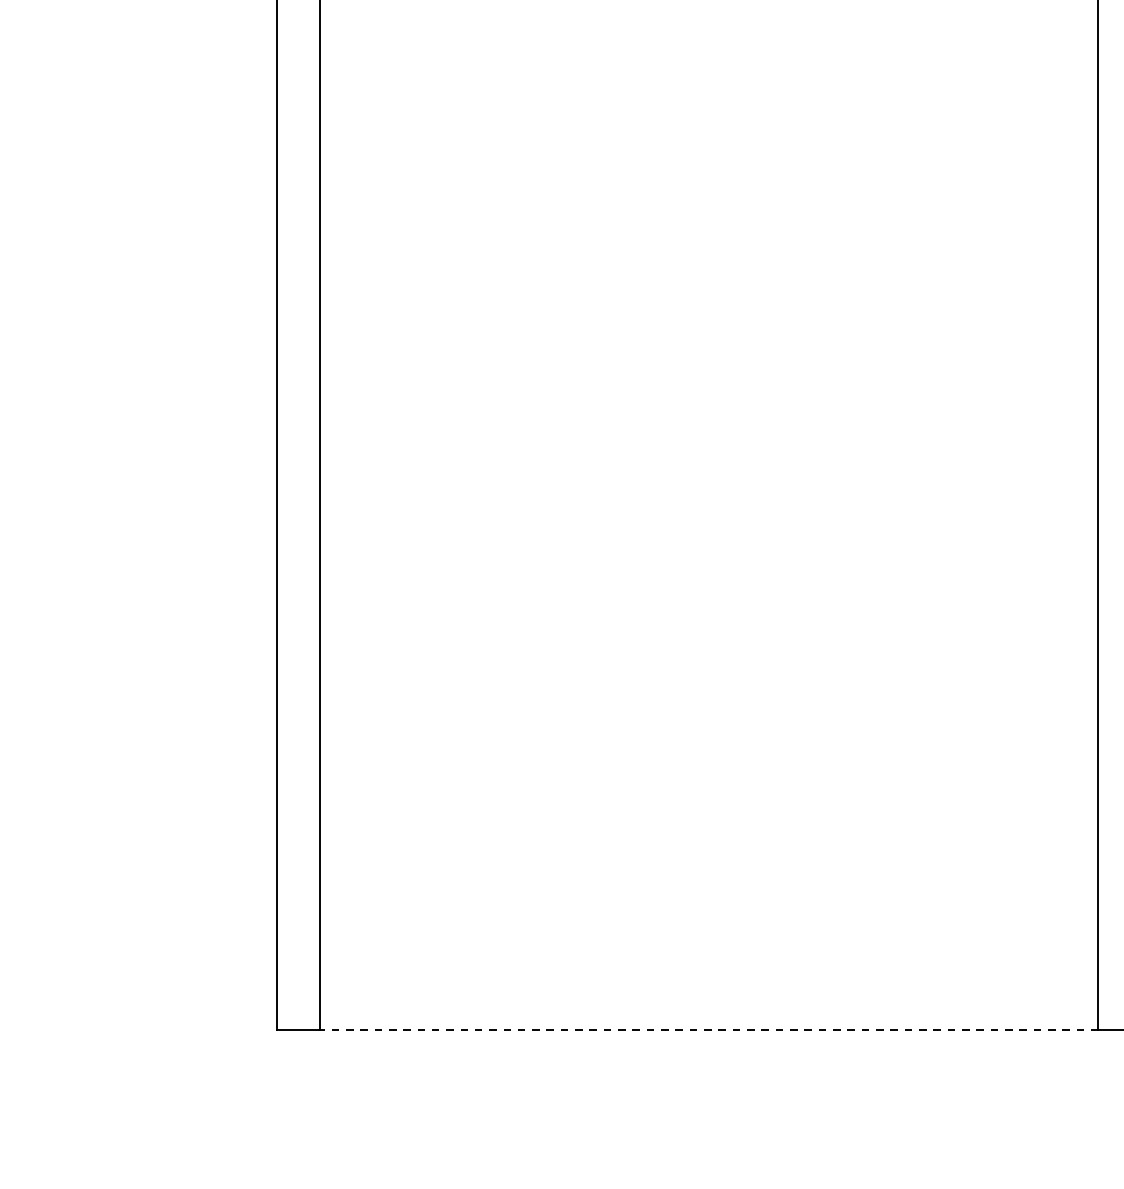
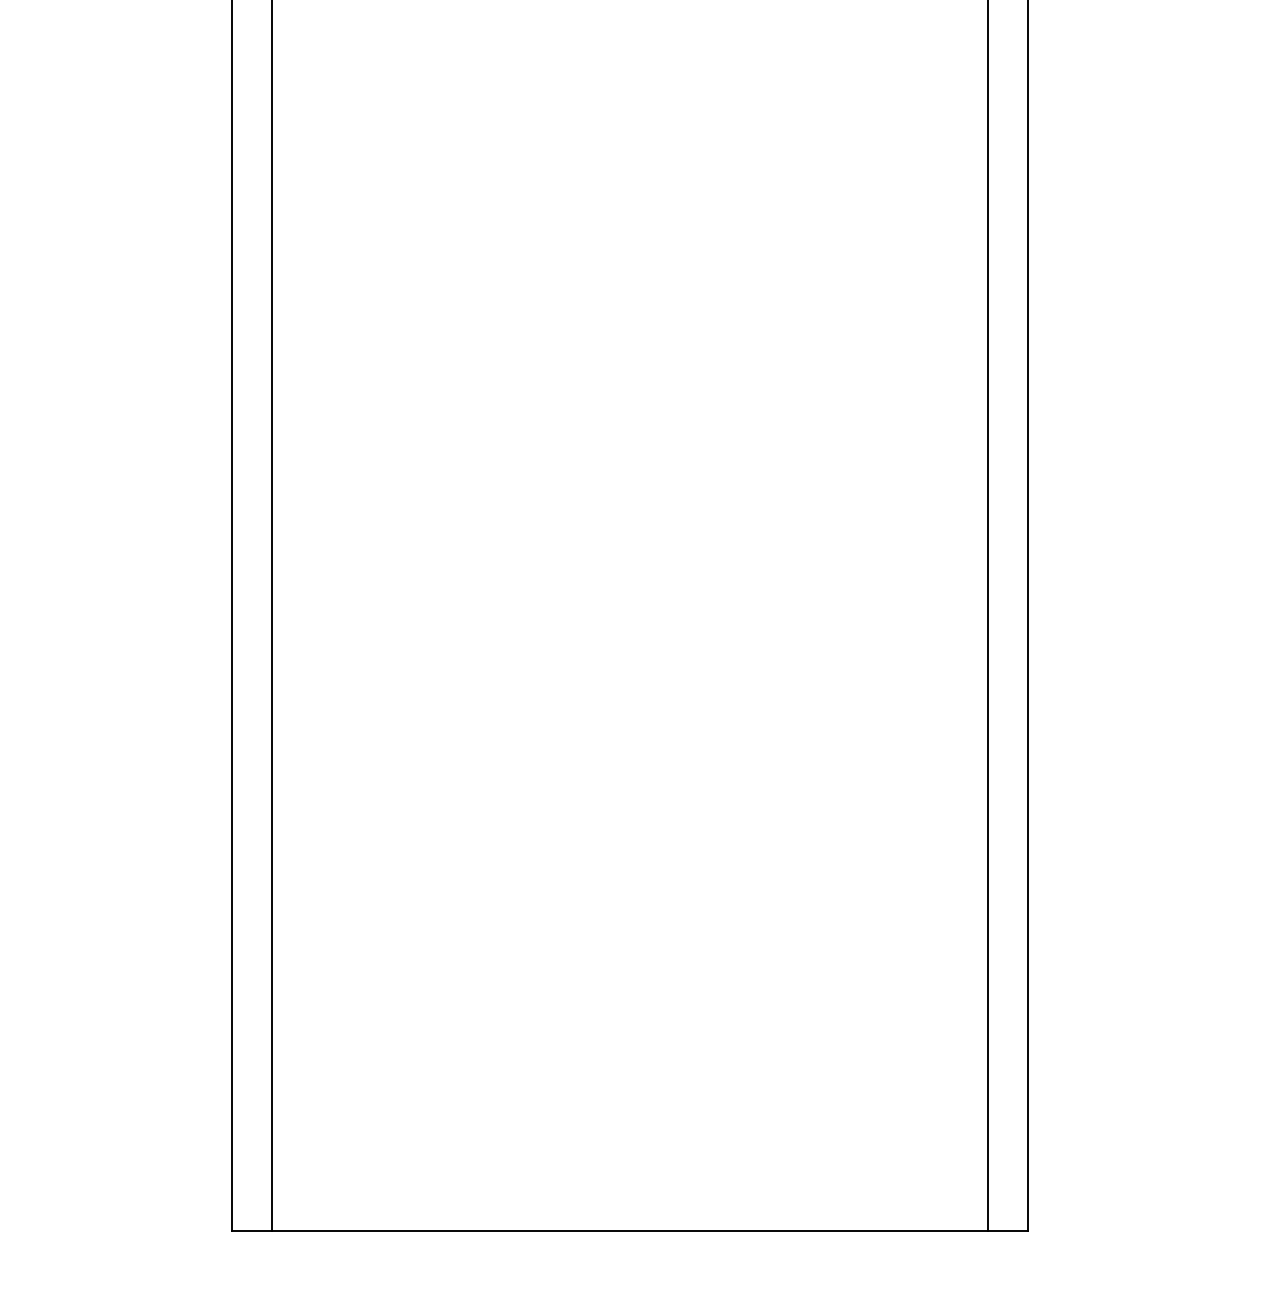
line: (709, 1030) -> (630, 1231), dashed -> solid

